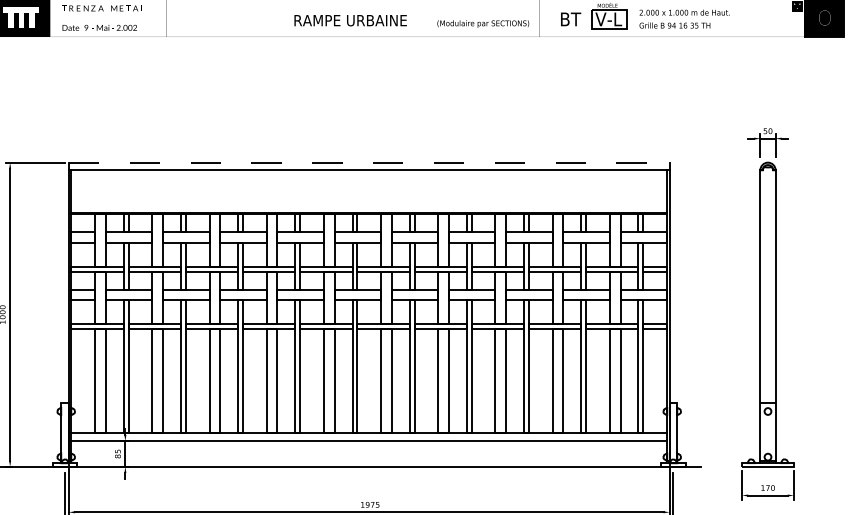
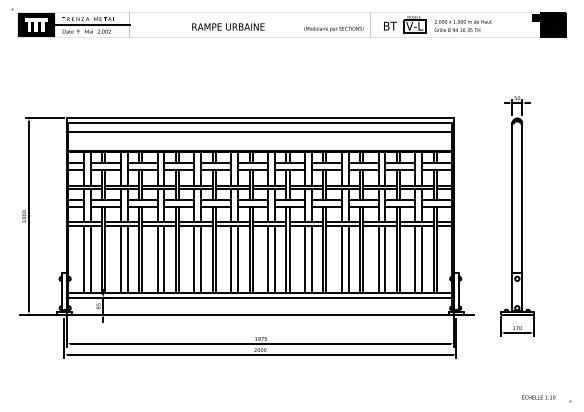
line: (107, 18) -> (91, 25), added
text: (350, 19) -> (228, 26), moved
line: (369, 162) -> (260, 118), dashed -> solid
line: (369, 182) -> (260, 131), added

